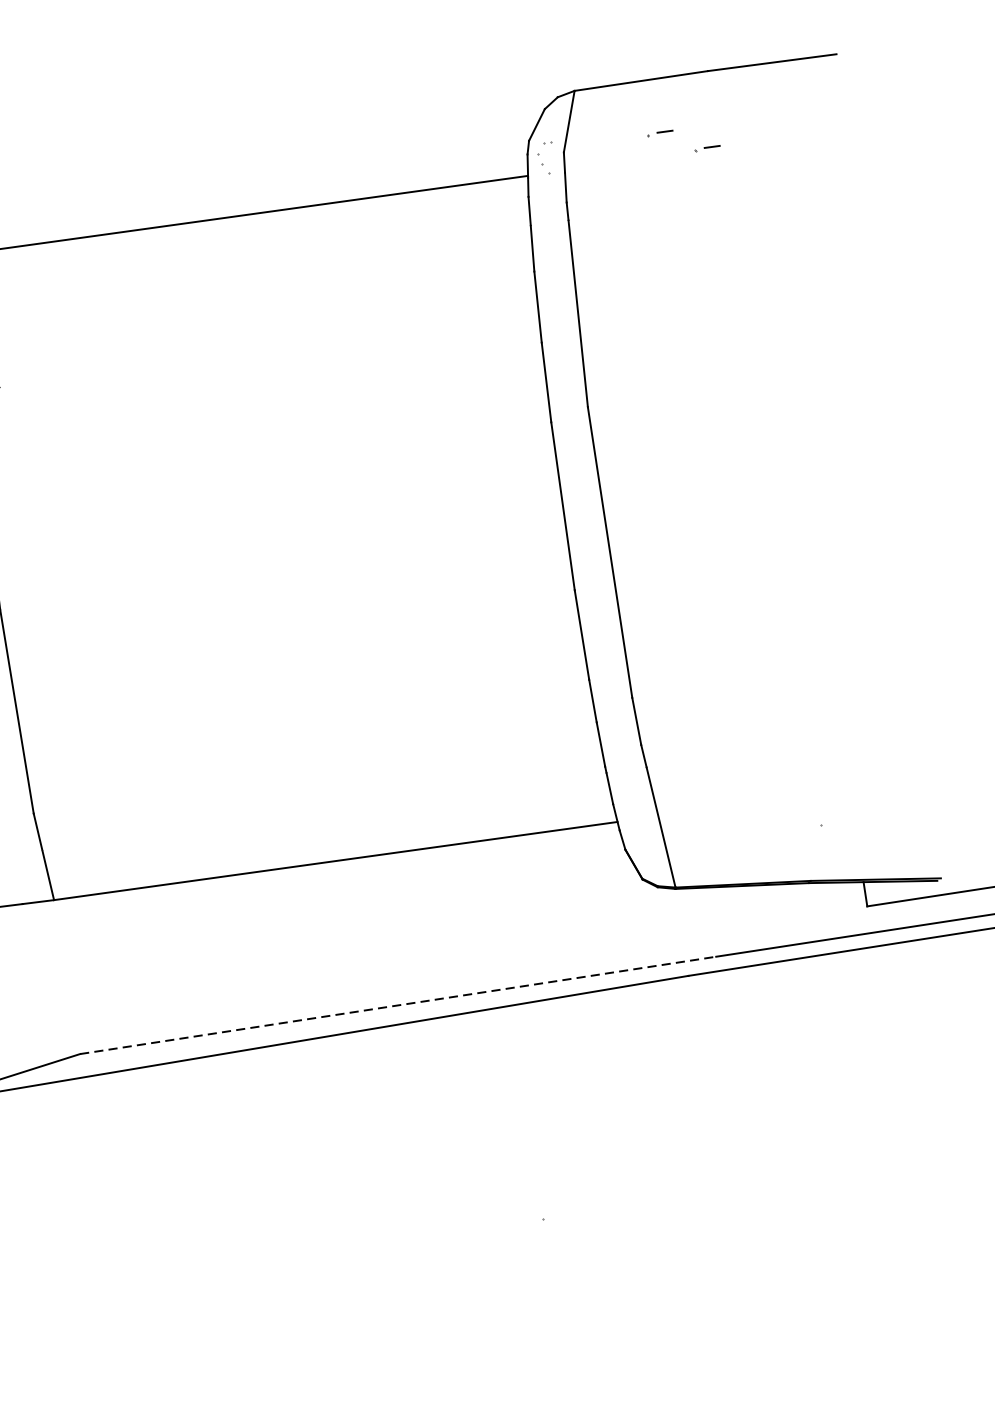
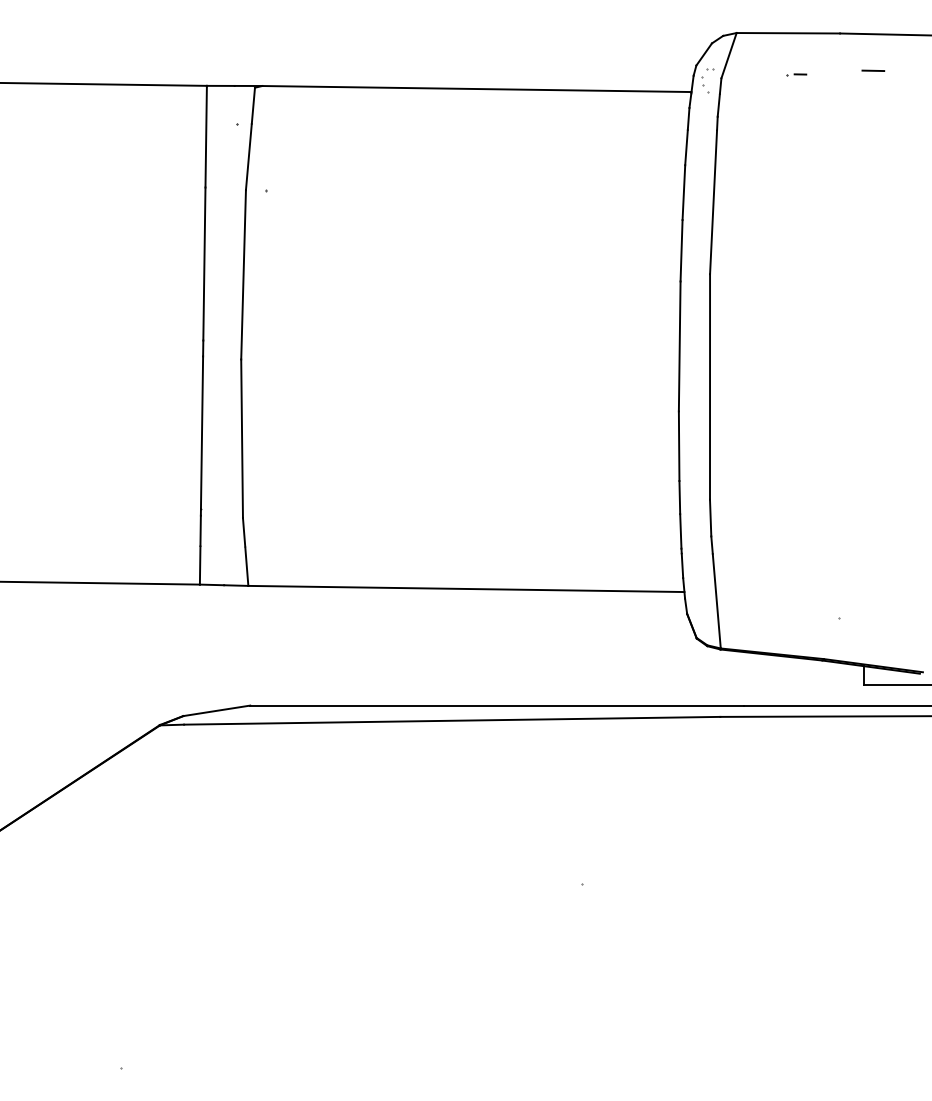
line: (758, 112) -> (873, 70), added
part: (707, 147) -> (830, 91), removed
line: (397, 1005) -> (496, 705), dashed -> solid

